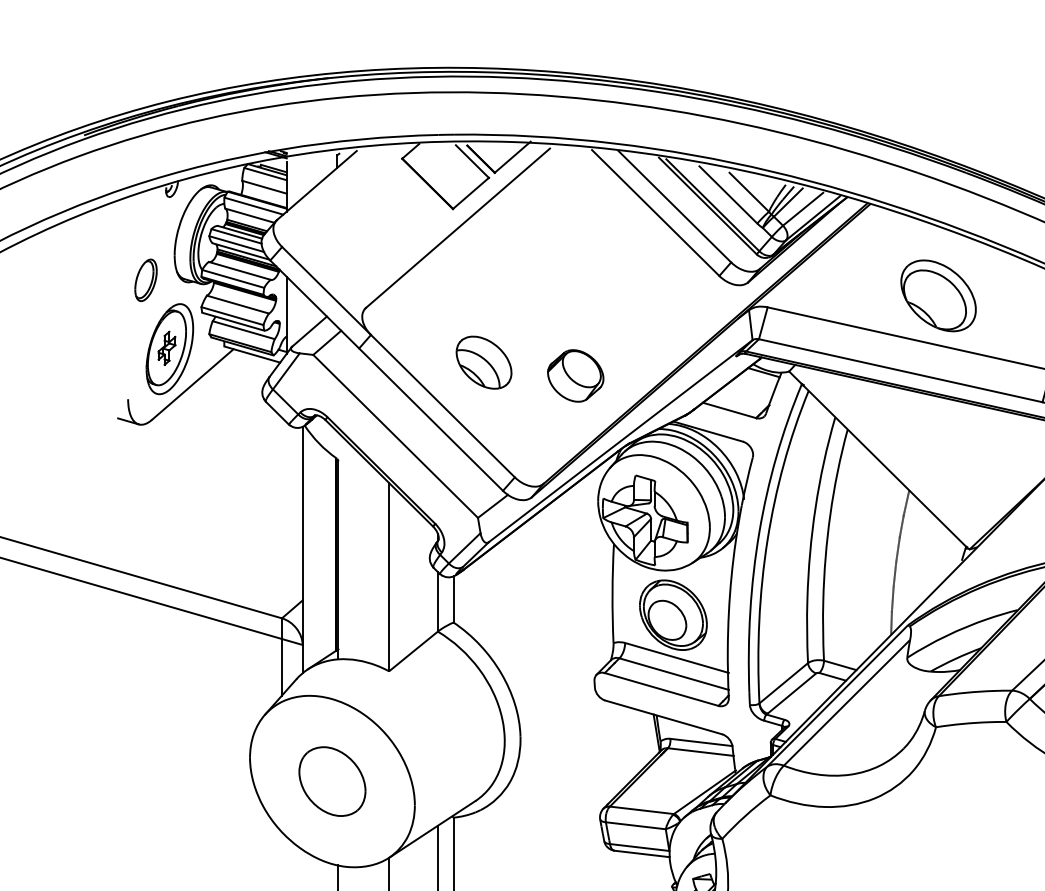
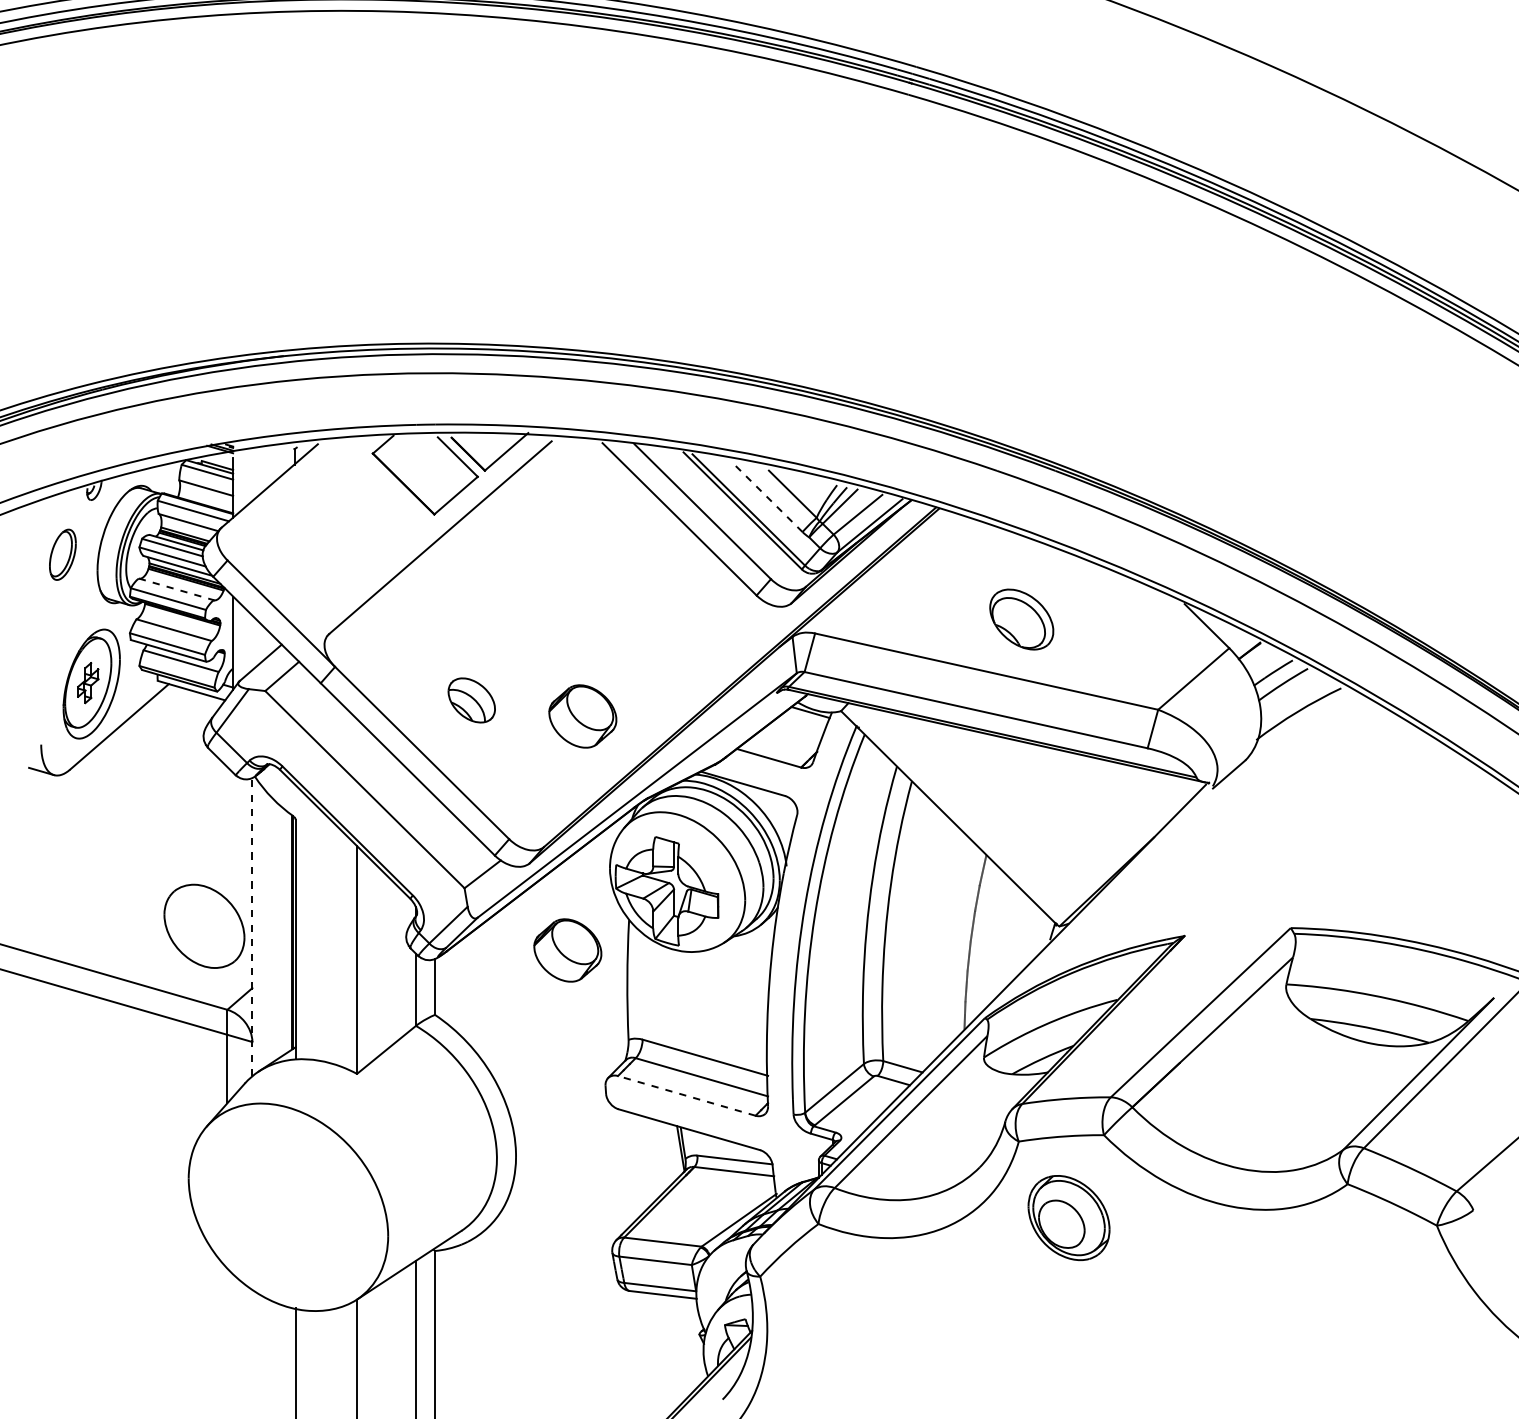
line: (728, 194) -> (767, 497), solid -> dashed
line: (239, 271) -> (176, 589), solid -> dashed
part: (145, 280) -> (62, 554), moved
part: (938, 295) -> (1021, 619), size x0.7
part: (483, 362) -> (471, 700), size x0.7
line: (302, 549) -> (252, 926), solid -> dashed
part: (563, 569) -> (567, 950), added
part: (672, 615) -> (1068, 1218), moved
line: (661, 689) -> (686, 1095), solid -> dashed
part: (332, 780) -> (204, 925), moved

